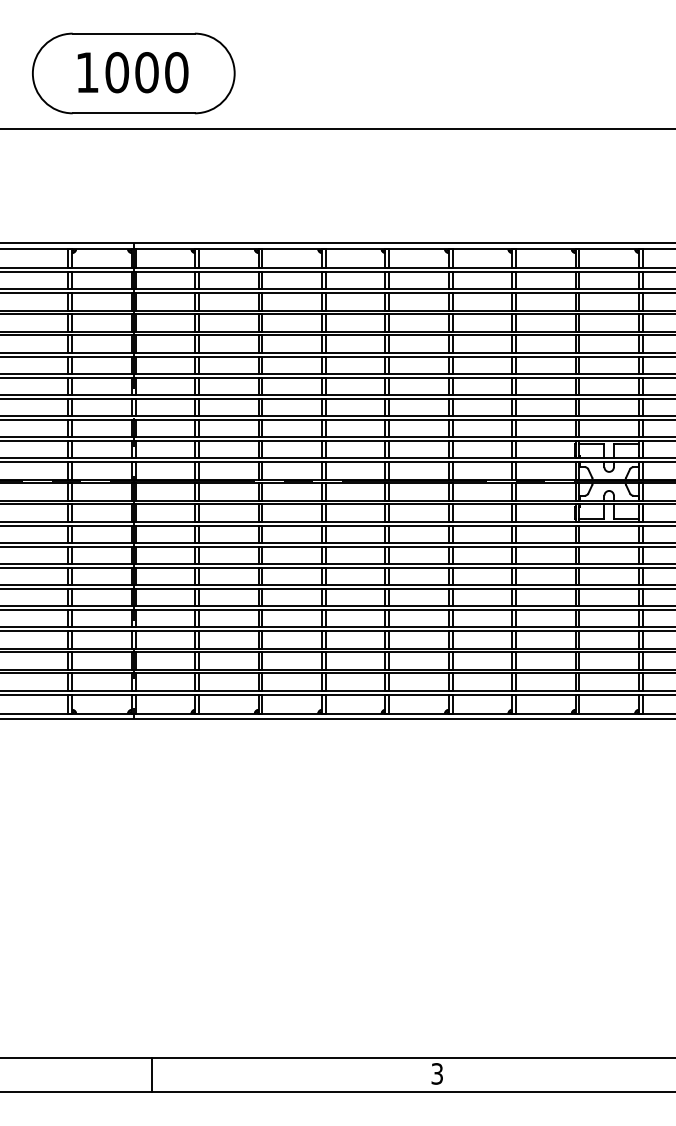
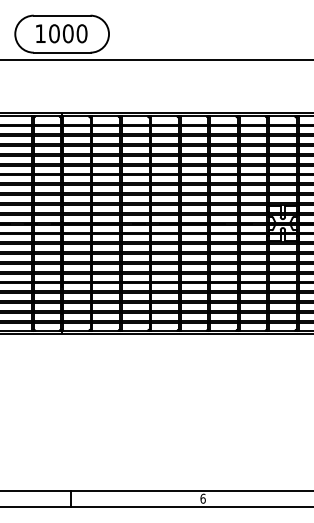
text: (435, 1073) -> (202, 498), 3 -> 6

